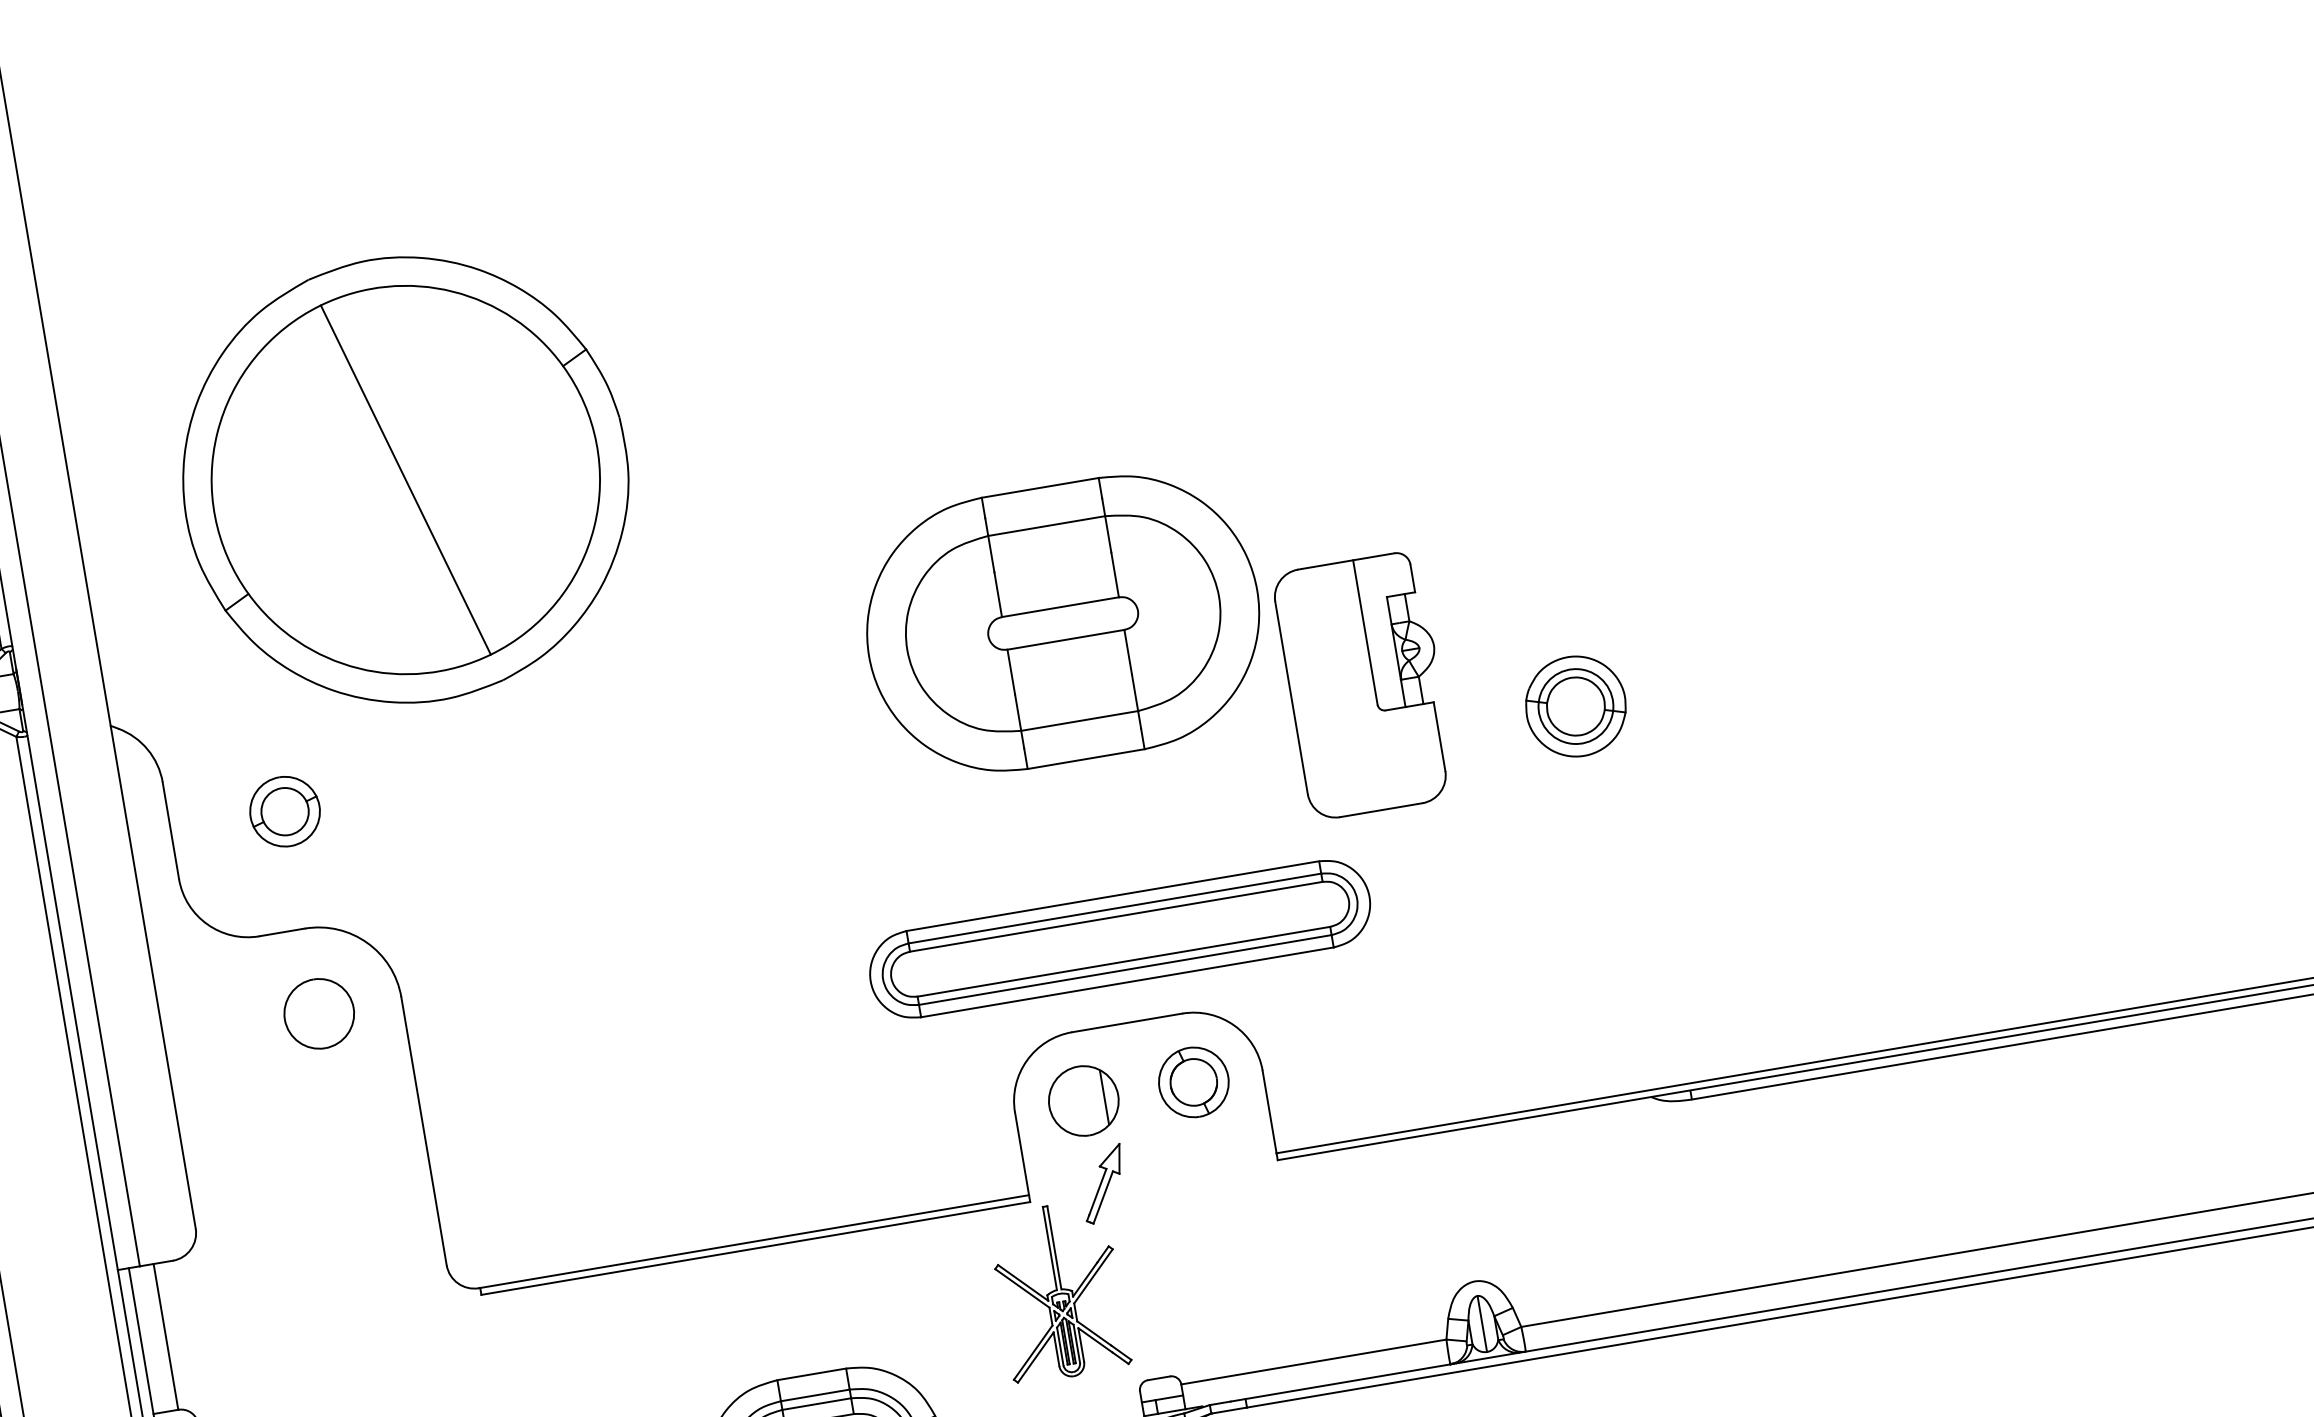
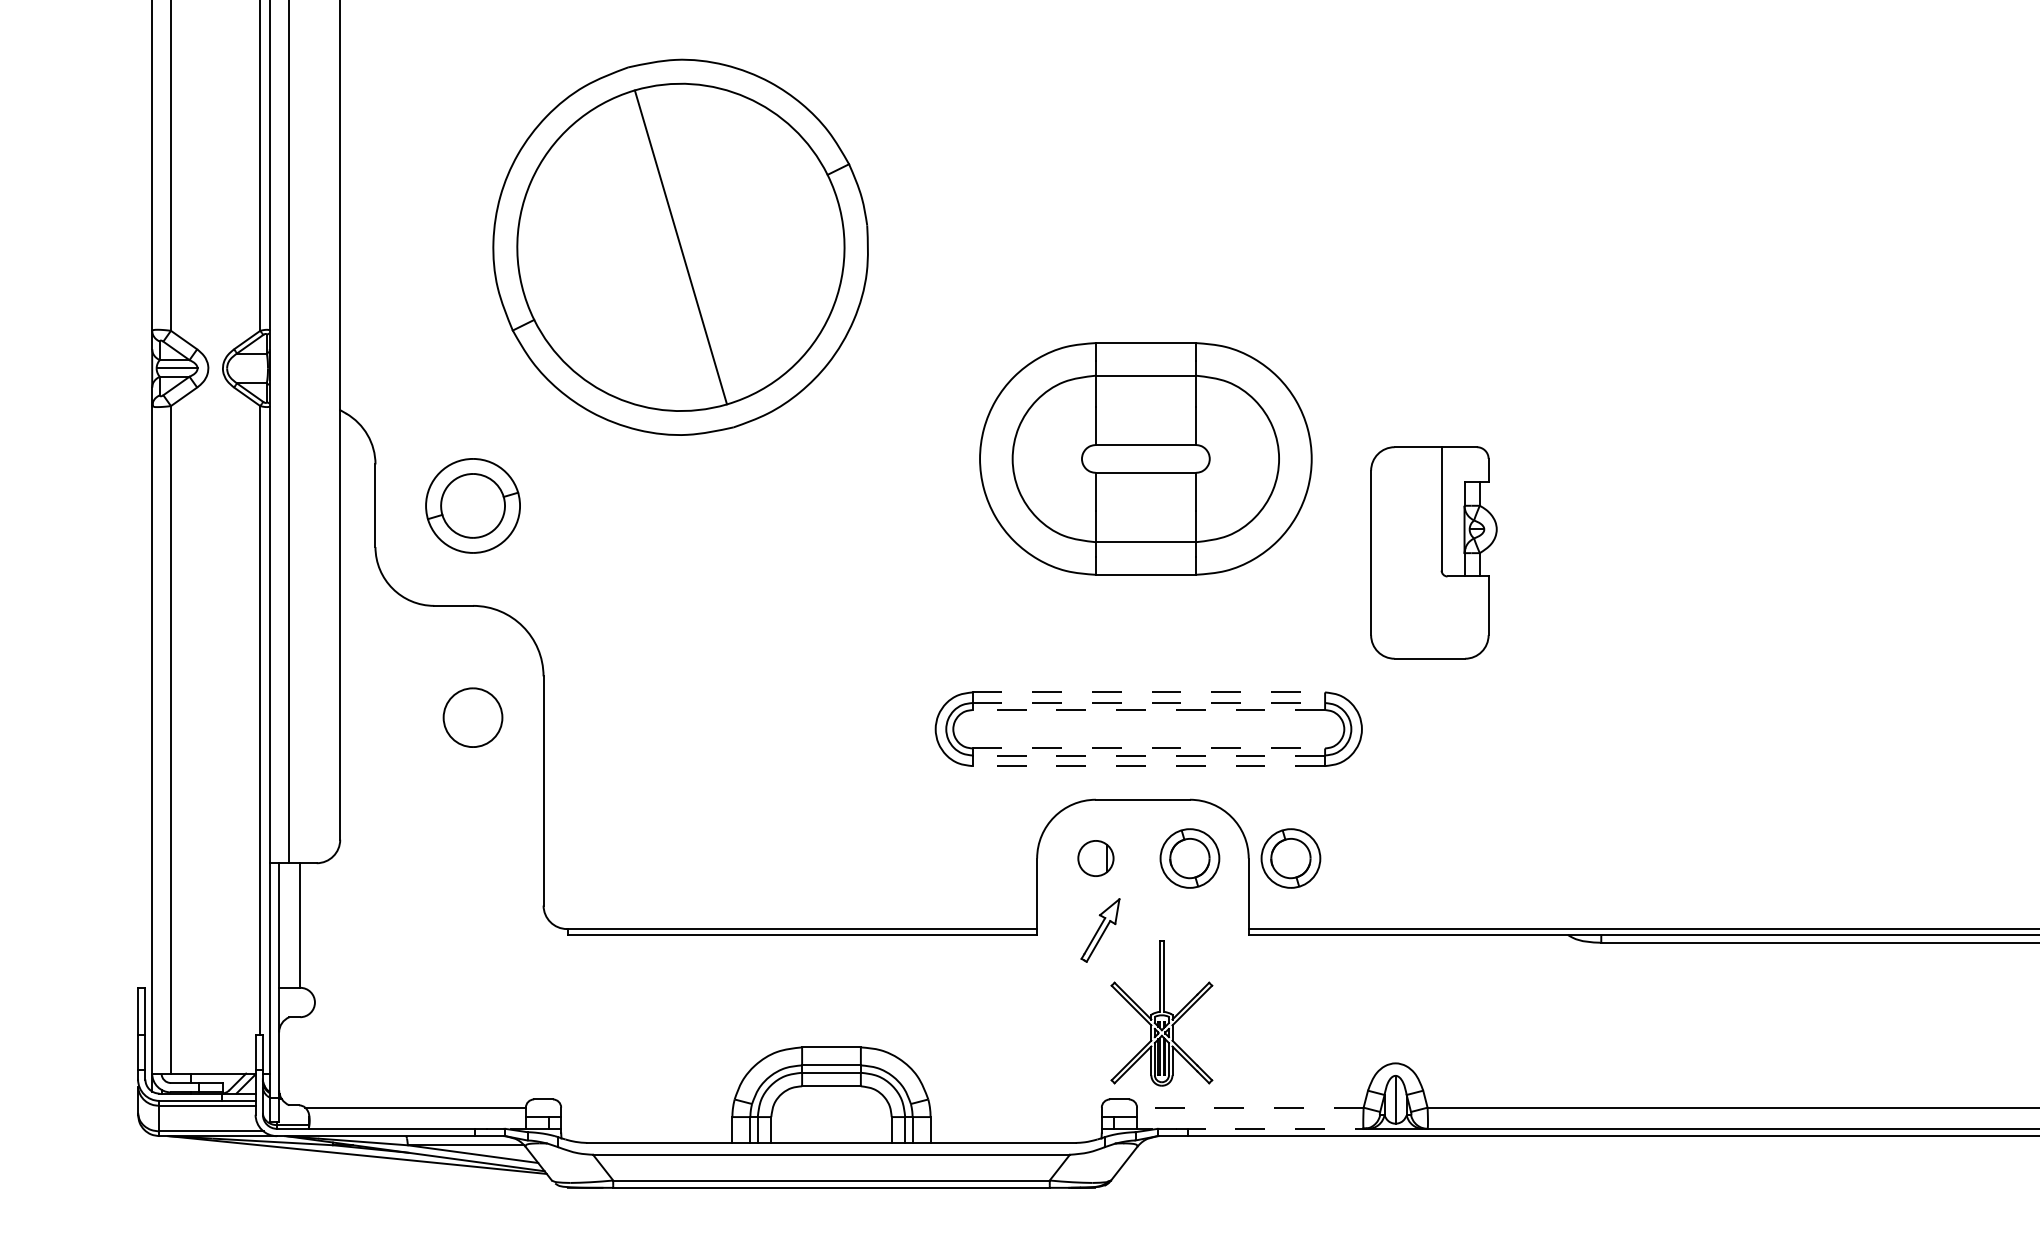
part: (405, 479) -> (680, 246), moved
part: (1364, 685) -> (1433, 552), moved
part: (1576, 705) -> (1560, 599), removed
part: (284, 811) -> (472, 505), size x1.6
line: (1113, 896) -> (1149, 692), solid -> dashed
line: (1115, 908) -> (1149, 703), solid -> dashed
line: (1116, 917) -> (1148, 710), solid -> dashed
line: (1124, 961) -> (1149, 748), solid -> dashed
line: (1124, 970) -> (1148, 755), solid -> dashed
line: (1127, 982) -> (1148, 766), solid -> dashed
part: (318, 1013) -> (472, 717), moved
part: (1311, 1062) -> (1290, 858), added
part: (1083, 1101) -> (1095, 858), size x0.6
part: (1059, 1291) -> (1161, 1013), moved
line: (1312, 1361) -> (1249, 1107), solid -> dashed
line: (1340, 1382) -> (1269, 1128), solid -> dashed

